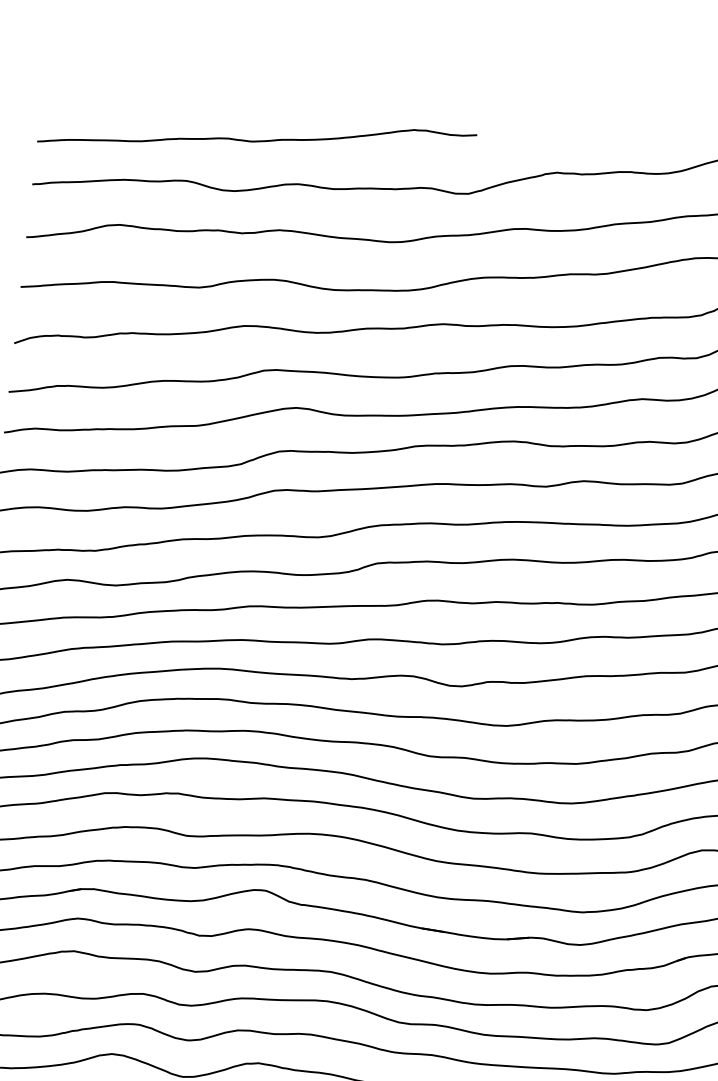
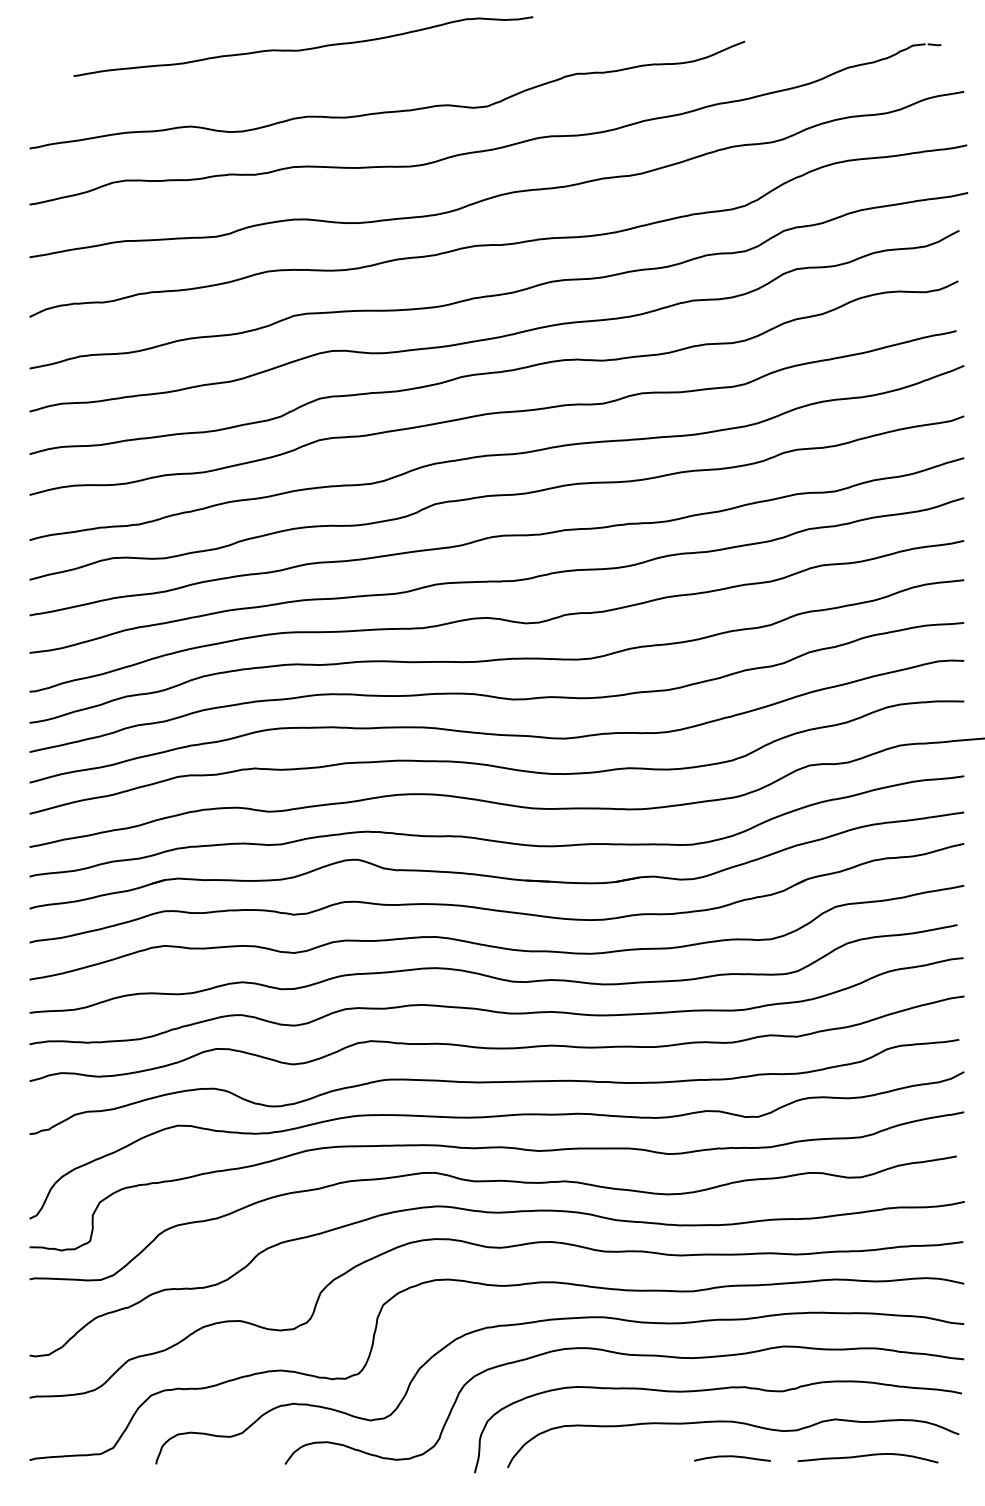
curve: (258, 140) -> (304, 48), moved

